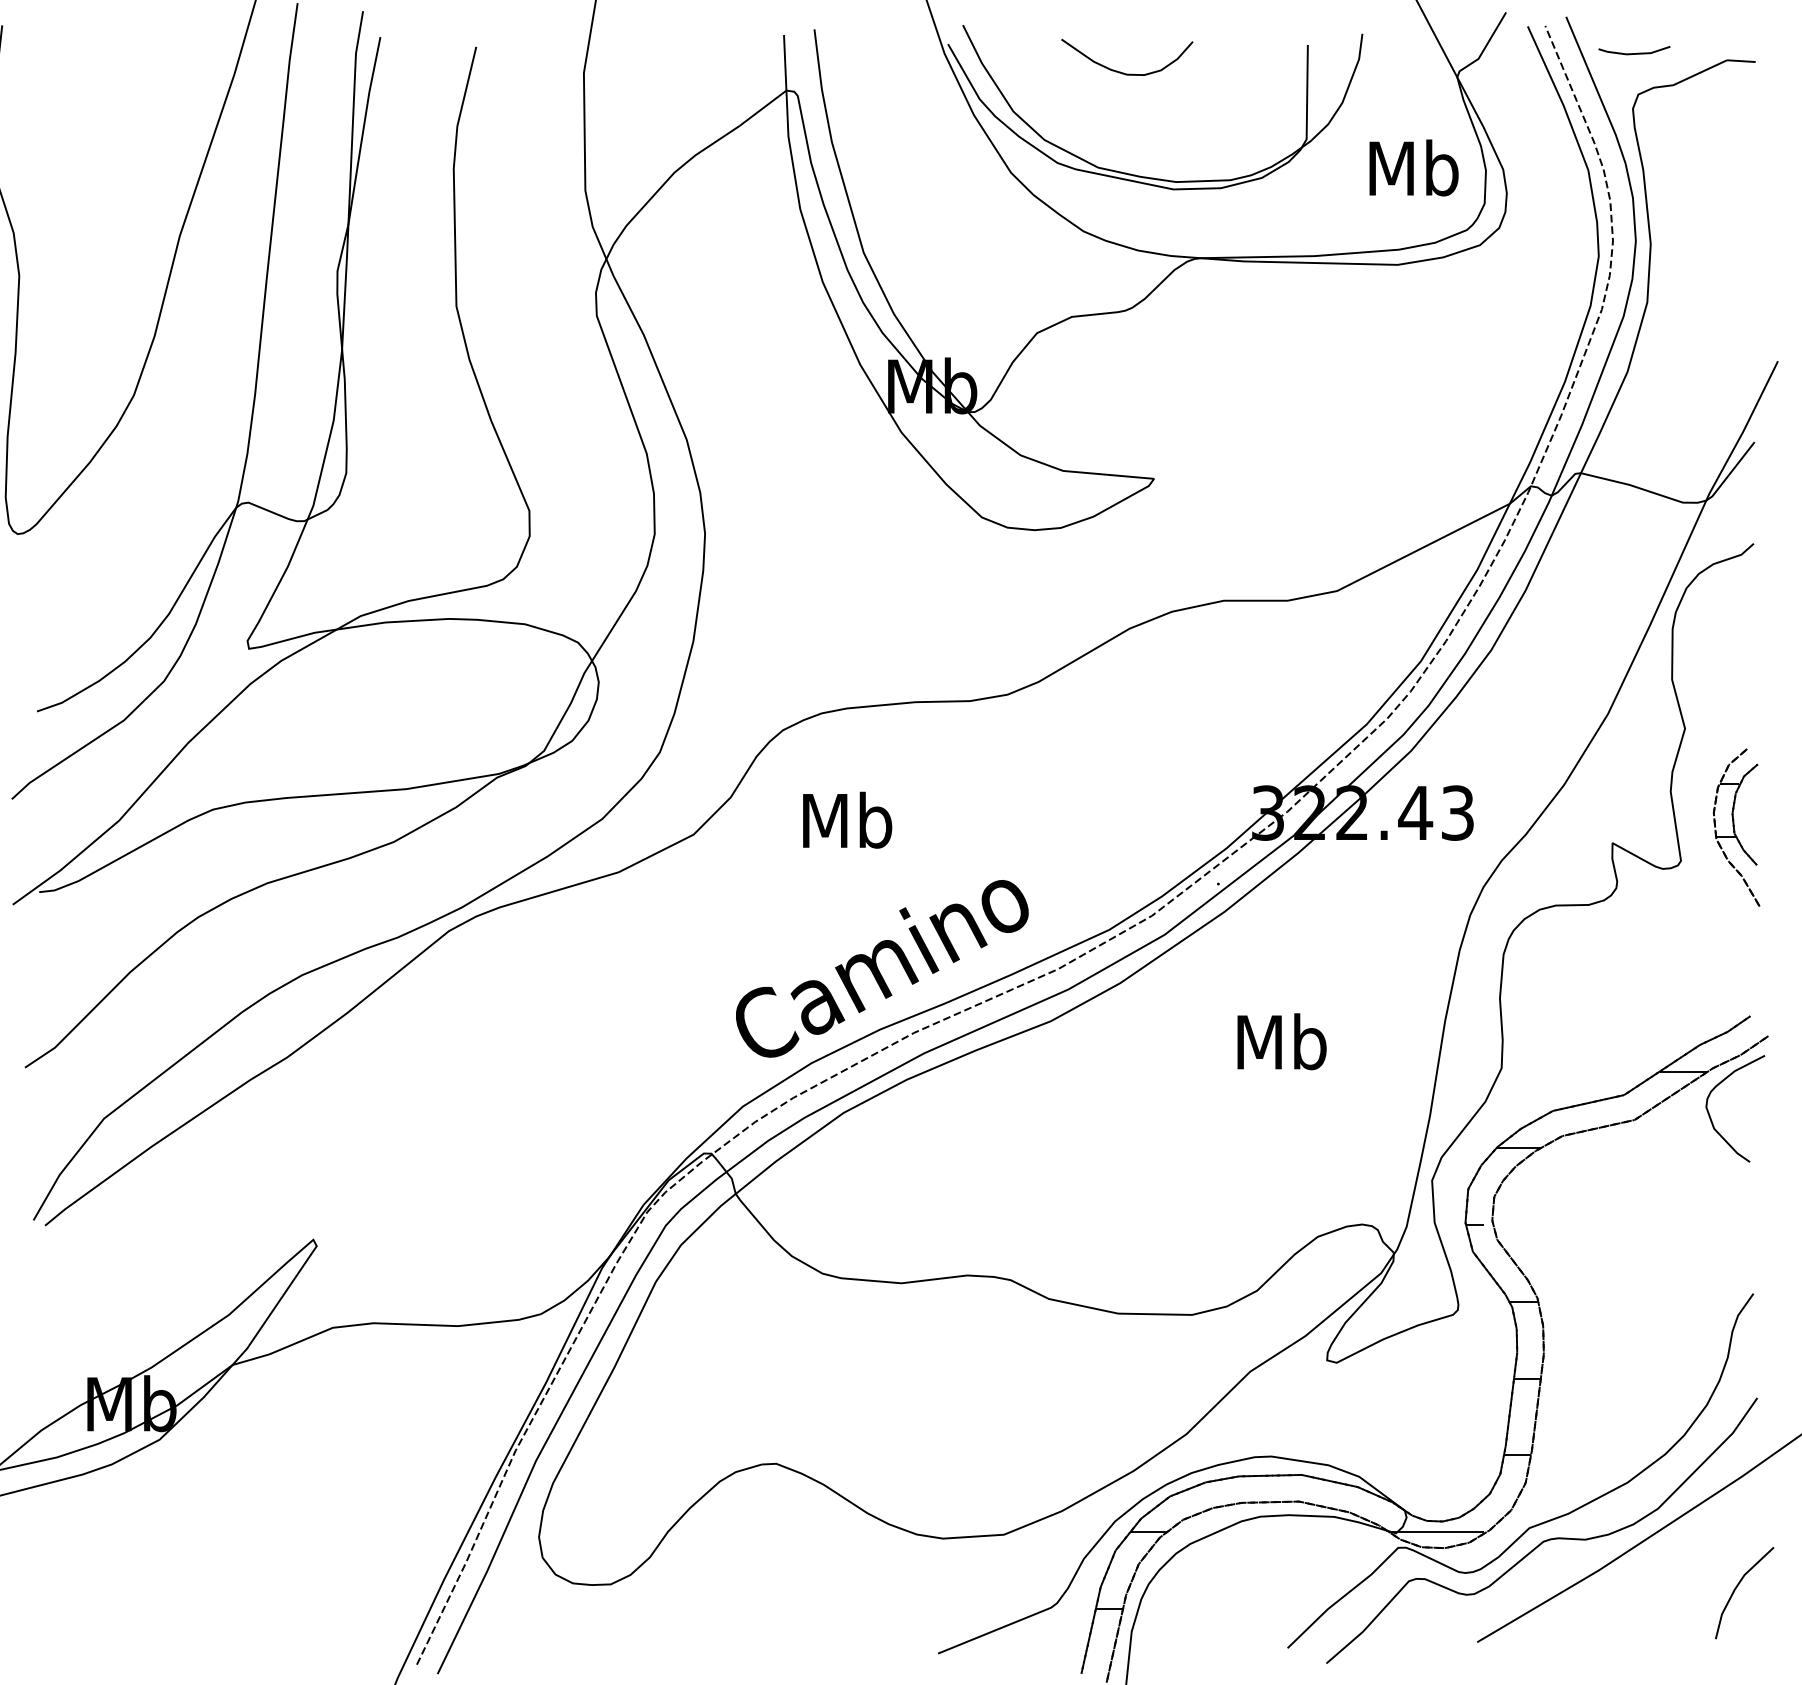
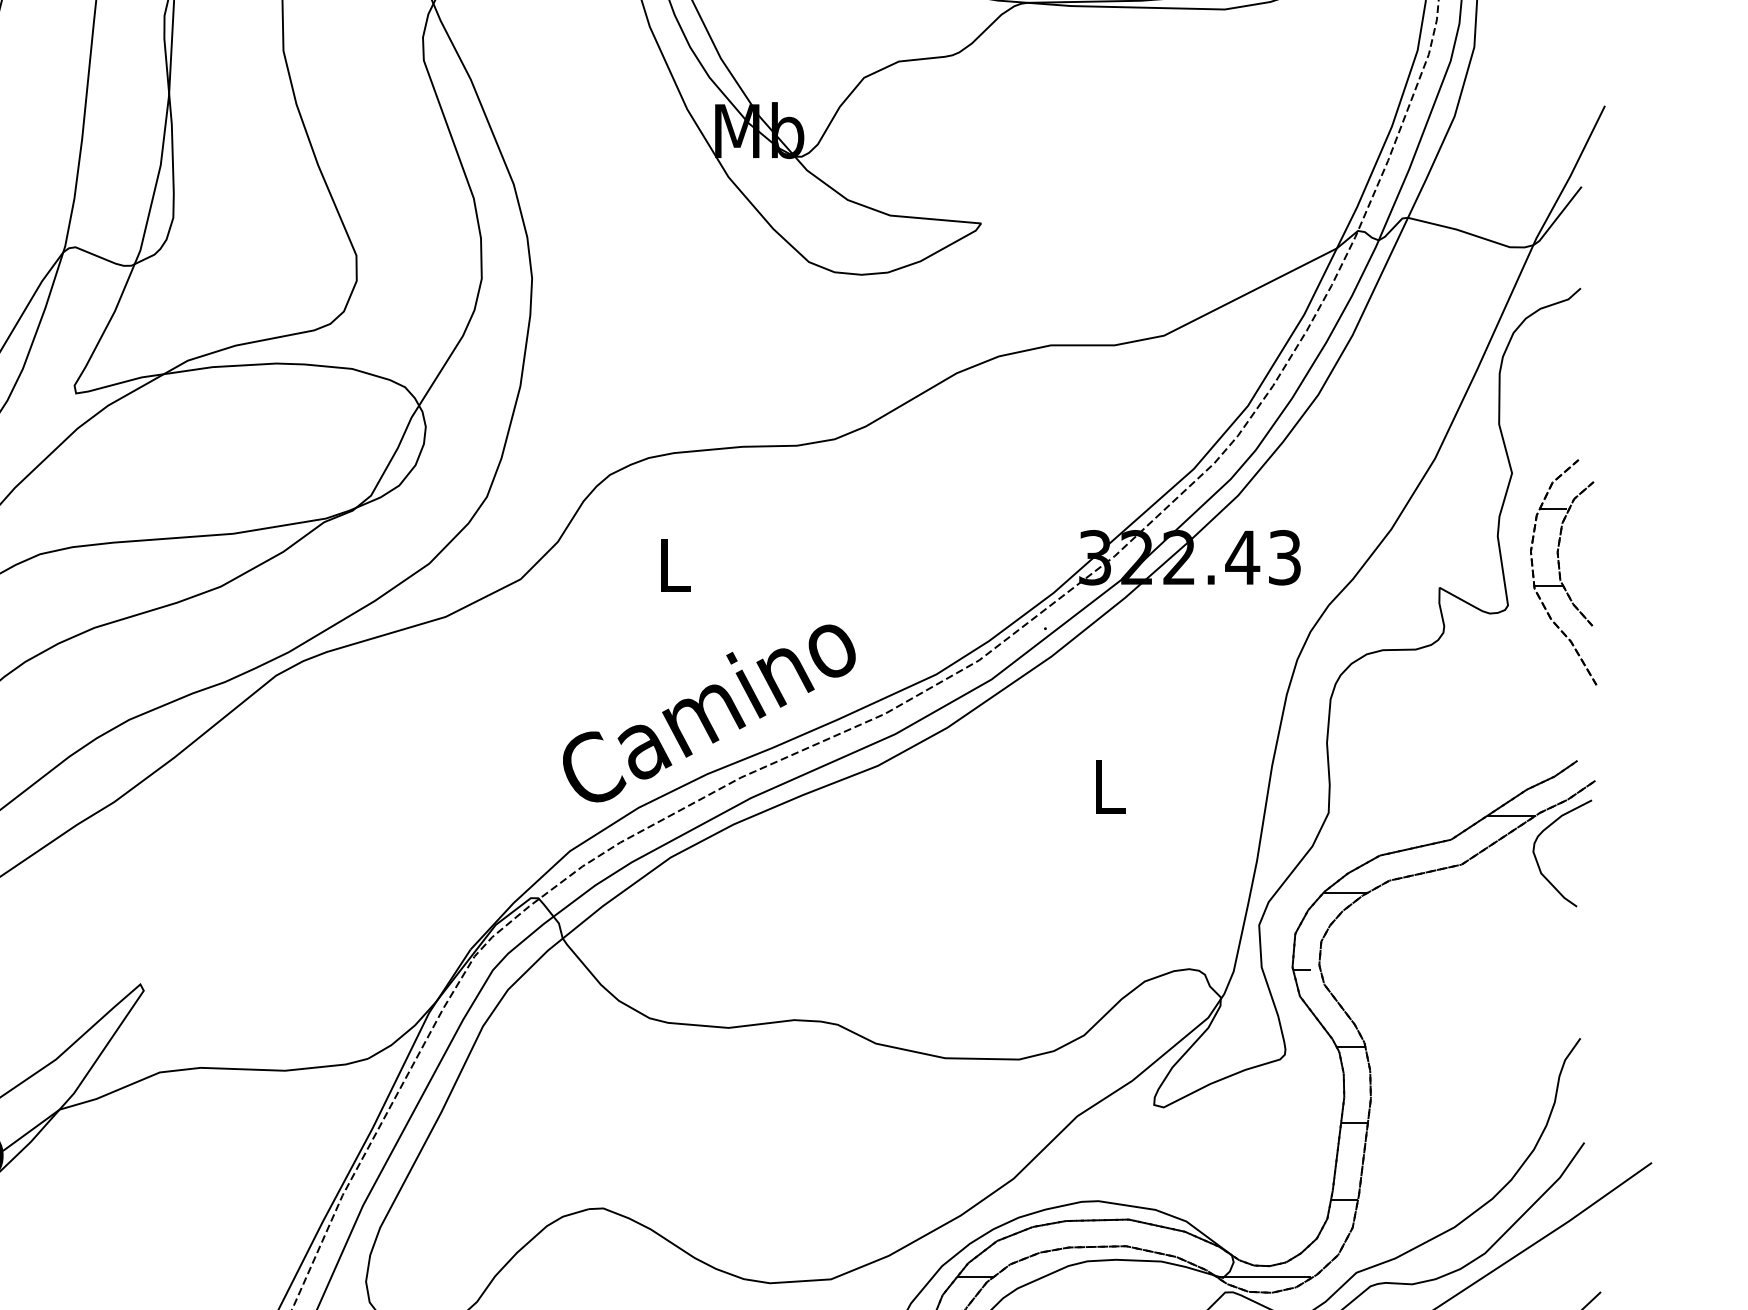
text: (847, 819) -> (674, 564), Mb -> L
part: (1736, 827) -> (1563, 572), size x1.43
text: (1281, 1041) -> (1108, 786), Mb -> L

